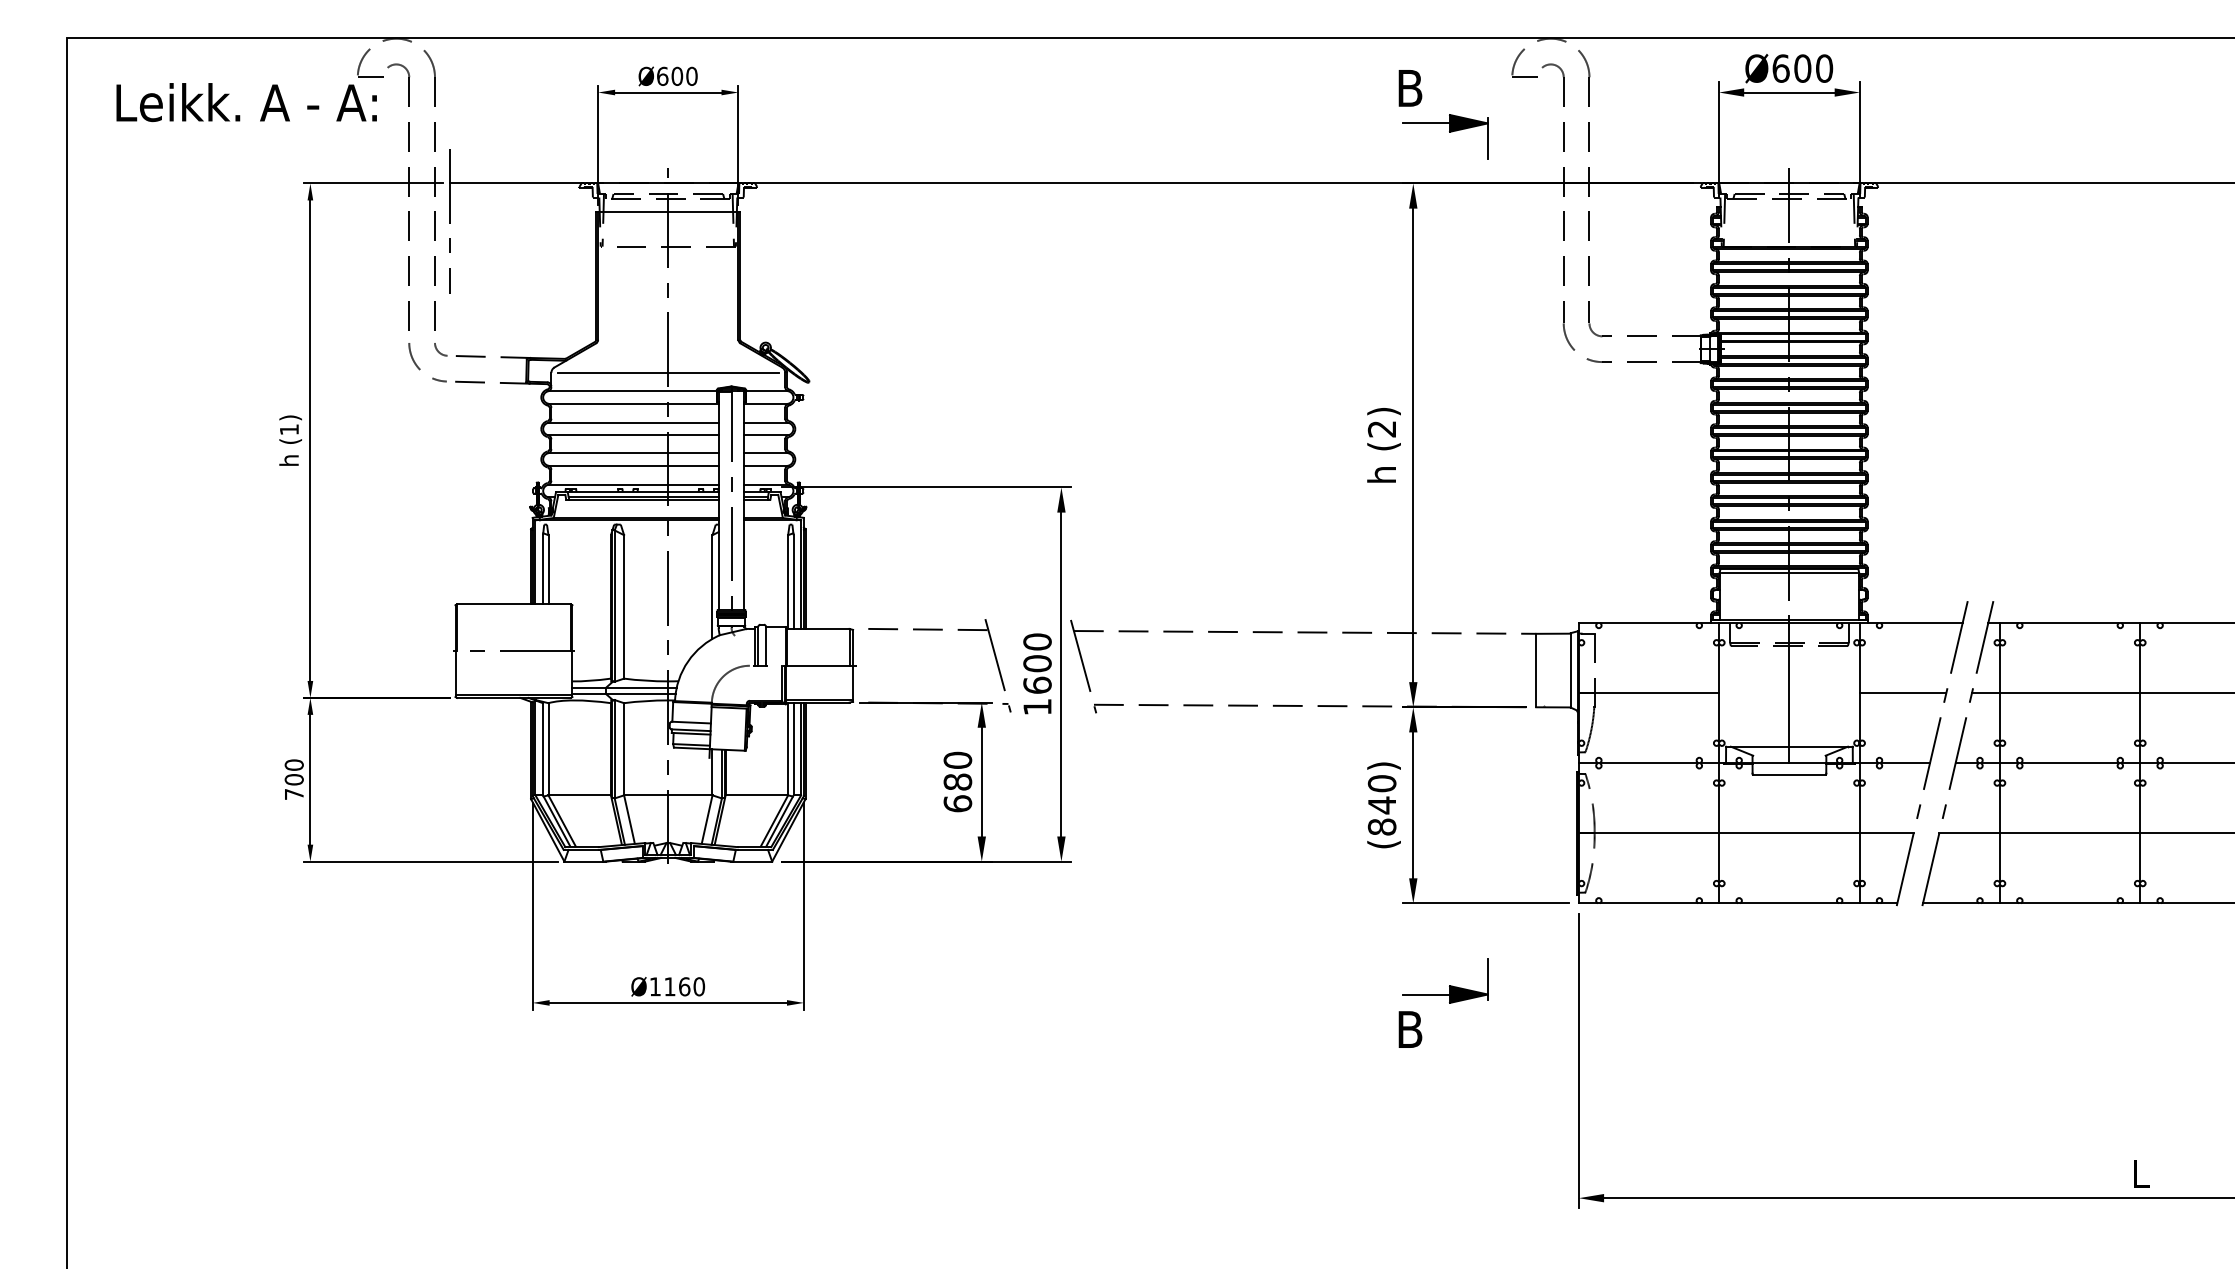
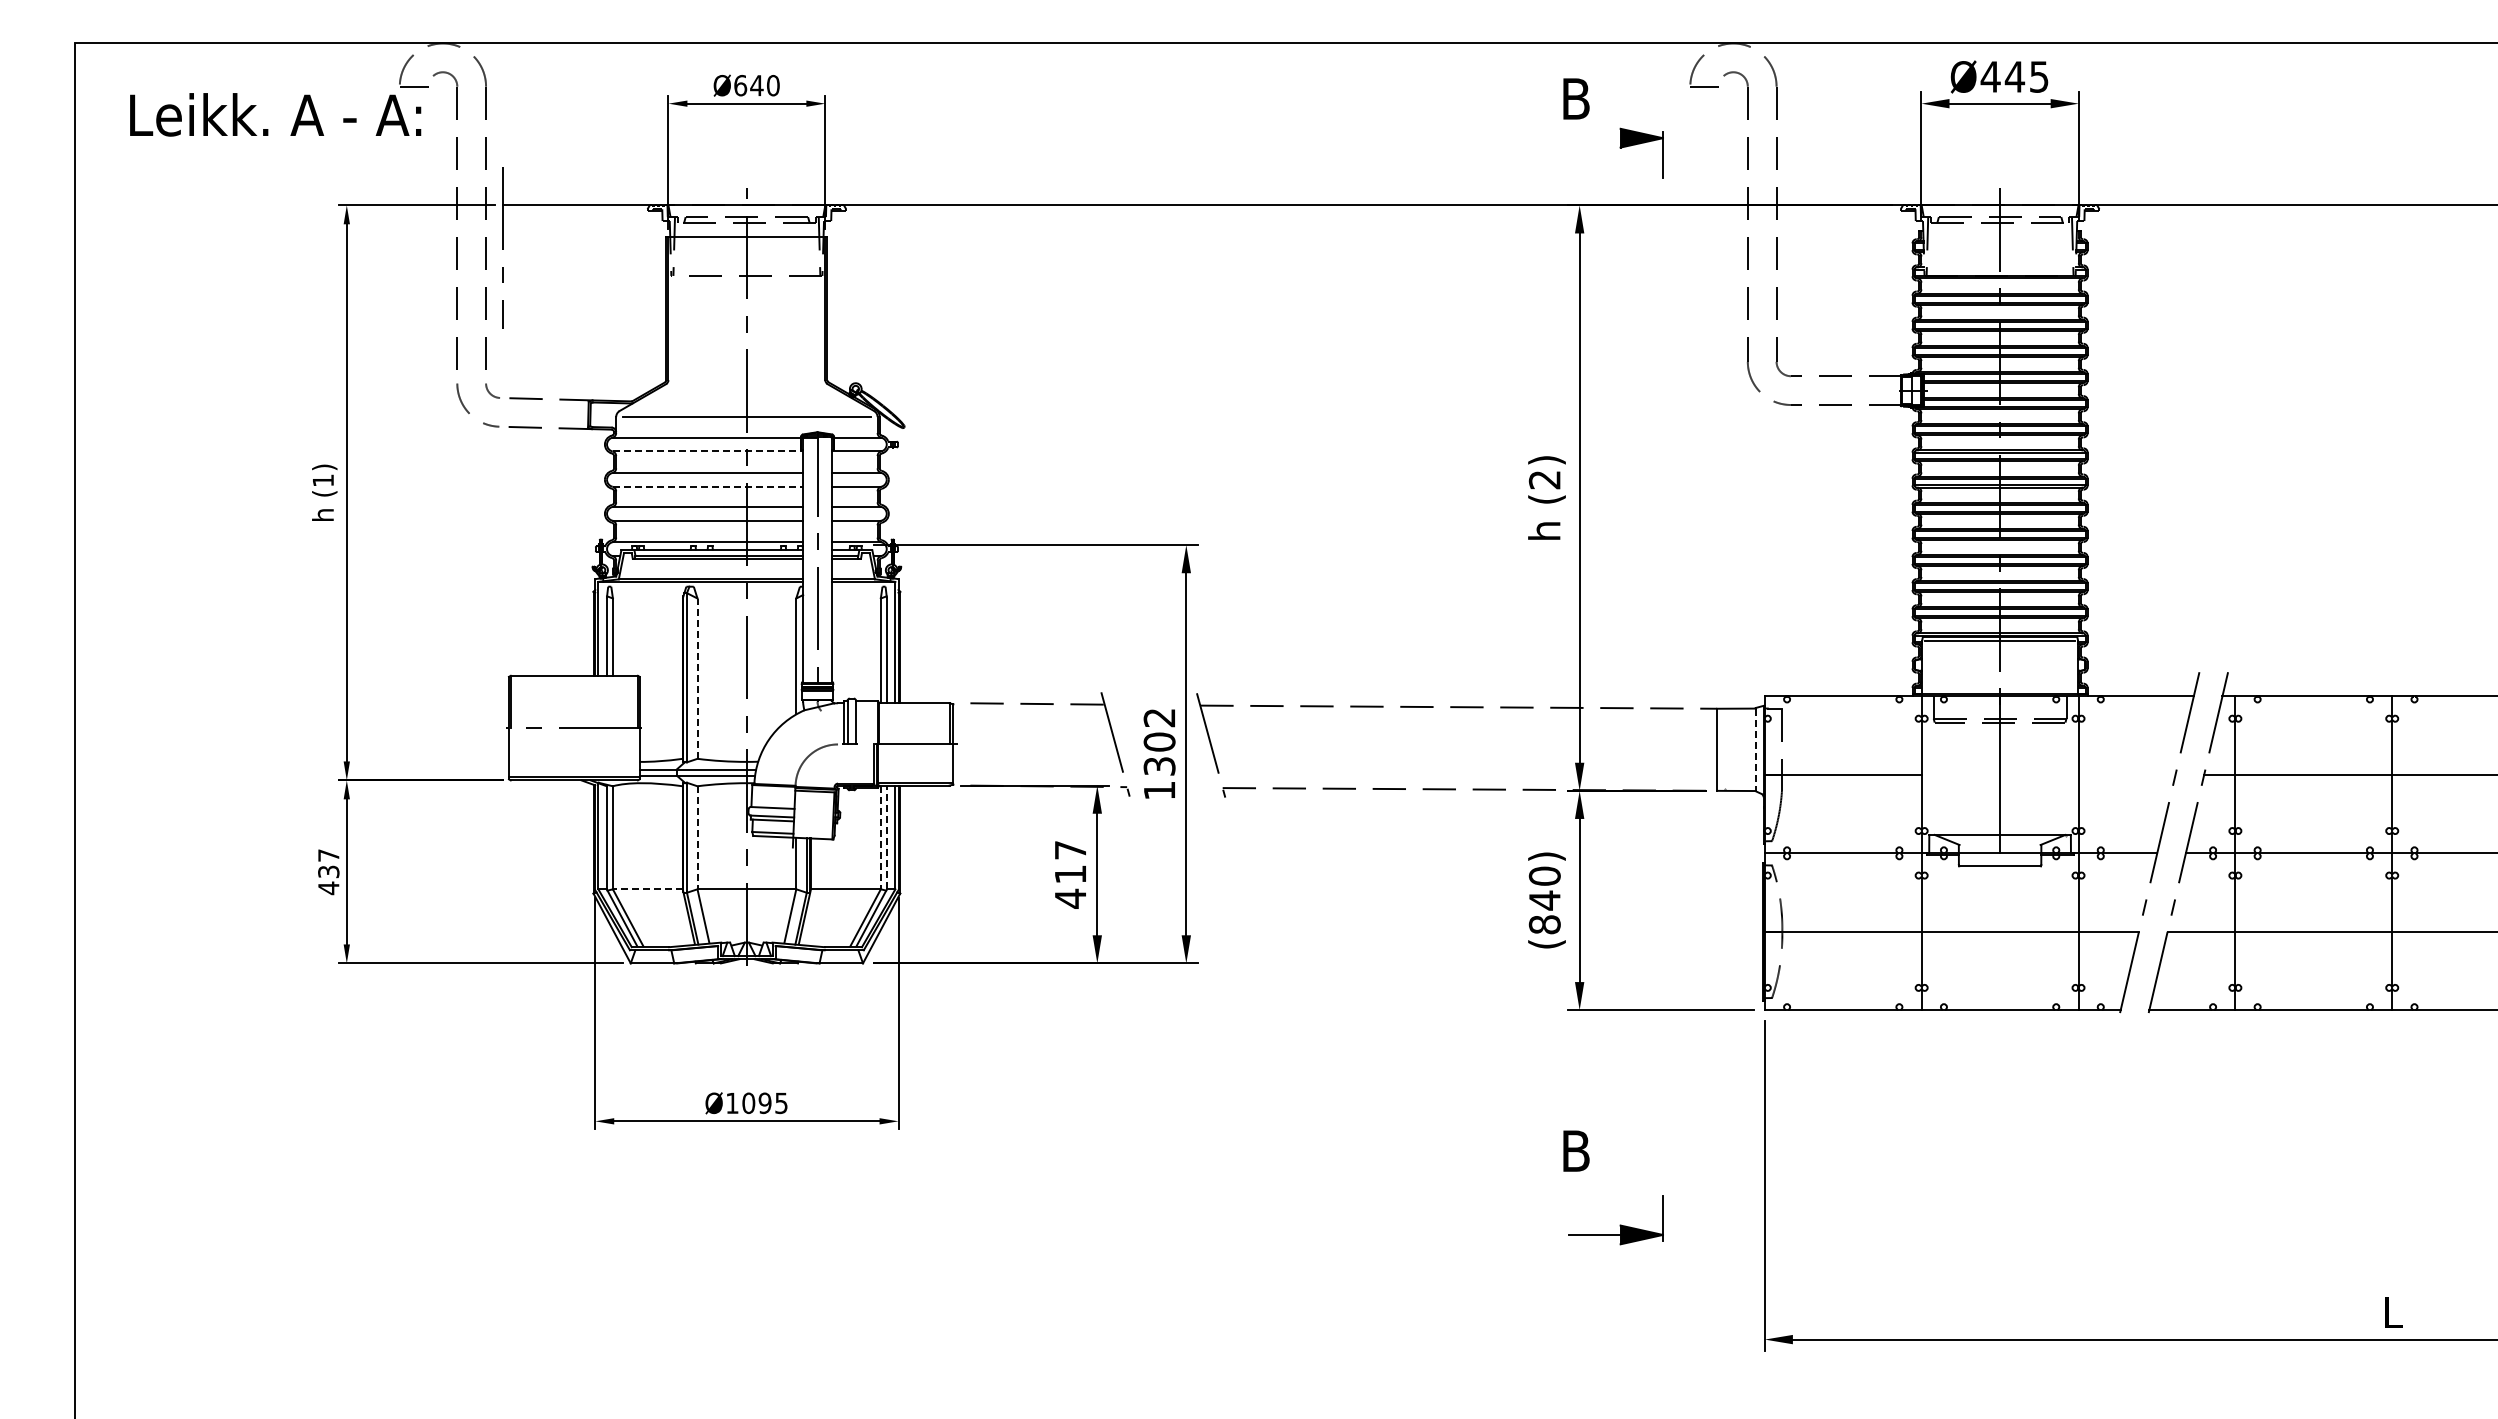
text: (1802, 68) -> (2014, 76), Ø600 -> Ø445
text: (676, 76) -> (756, 85), Ø600 -> Ø640
line: (1426, 123) -> (1594, 138), removed
line: (633, 403) -> (708, 451), solid -> dashed
line: (633, 435) -> (708, 486), solid -> dashed
line: (624, 606) -> (697, 678), solid -> dashed
text: (1037, 663) -> (1159, 741), 1600 -> 1302
line: (1570, 671) -> (1755, 750), solid -> dashed
line: (1902, 692) -> (2126, 774), removed
line: (624, 749) -> (697, 838), solid -> dashed
line: (787, 749) -> (880, 837), solid -> dashed
line: (793, 749) -> (886, 837), solid -> dashed
text: (294, 780) -> (328, 872), 700 -> 437
text: (957, 782) -> (1070, 874), 680 -> 417
line: (579, 795) -> (647, 889), solid -> dashed
part: (1449, 985) -> (1620, 1224), moved
text: (684, 986) -> (764, 1103), Ø1160 -> Ø1095

